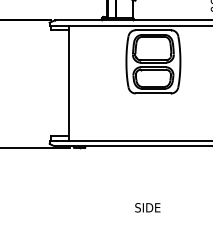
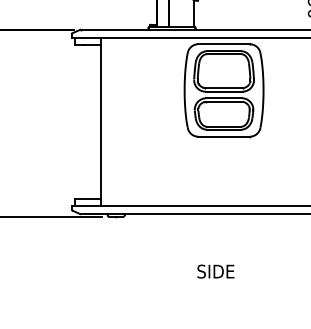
text: (147, 207) -> (215, 271), moved

